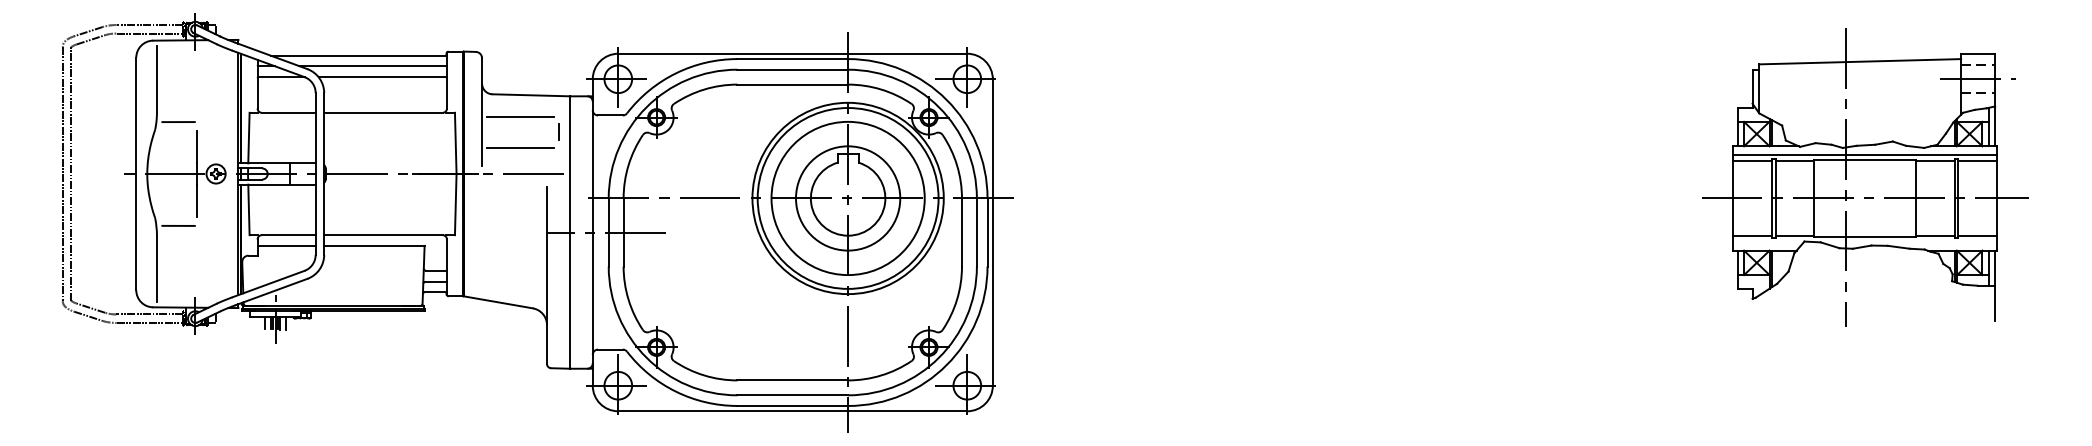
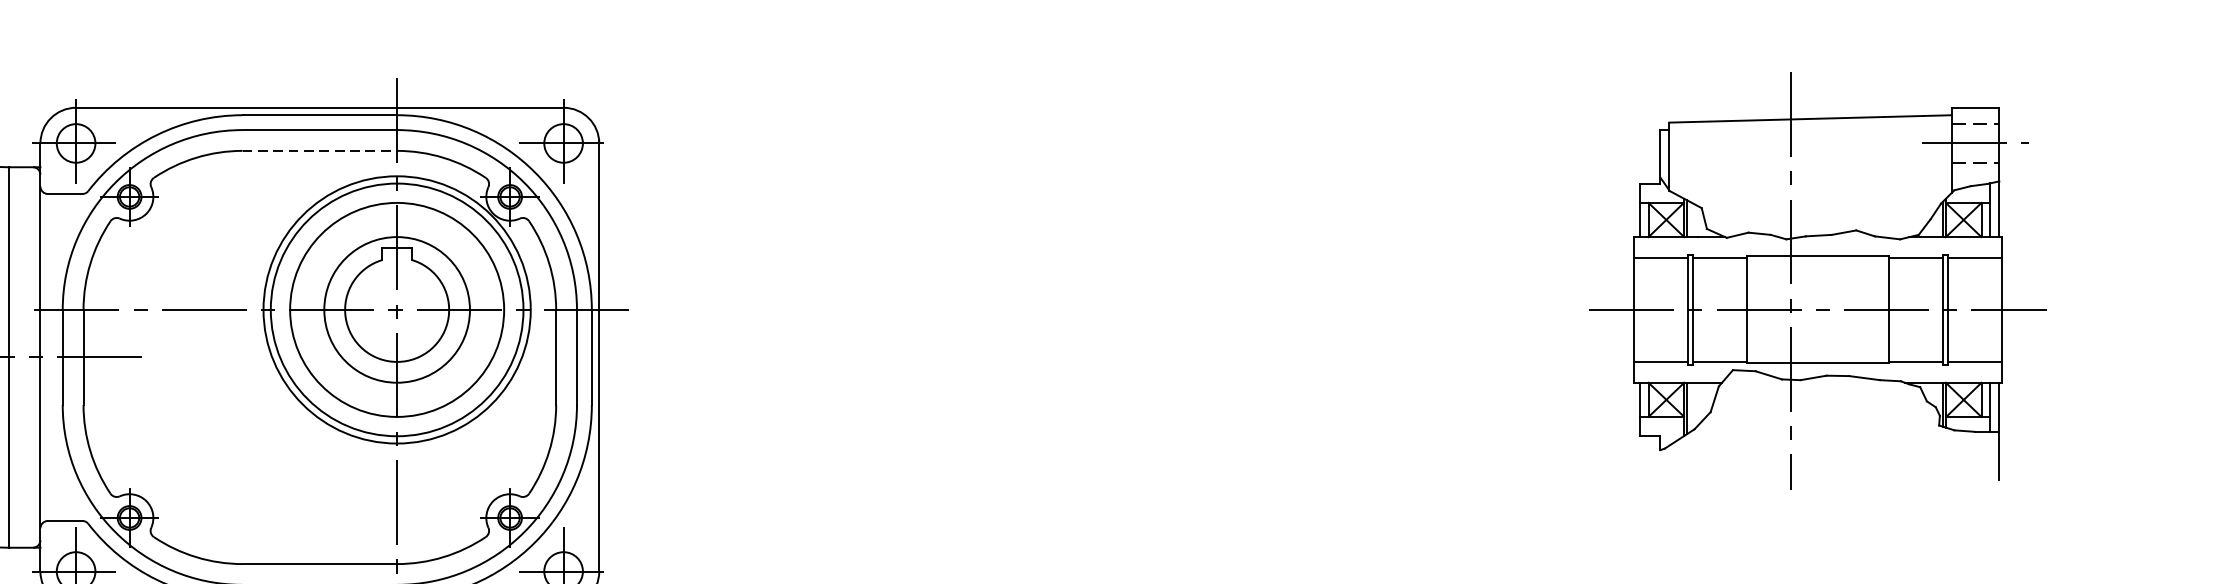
line: (793, 84) -> (320, 150), solid -> dashed
line: (1865, 155) -> (1818, 249), removed

